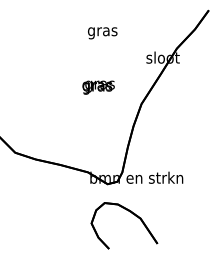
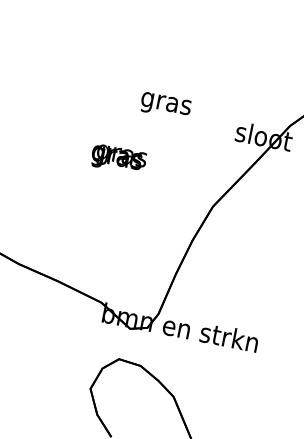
text: (102, 33) -> (165, 106), moved
text: (98, 87) -> (118, 159), moved

